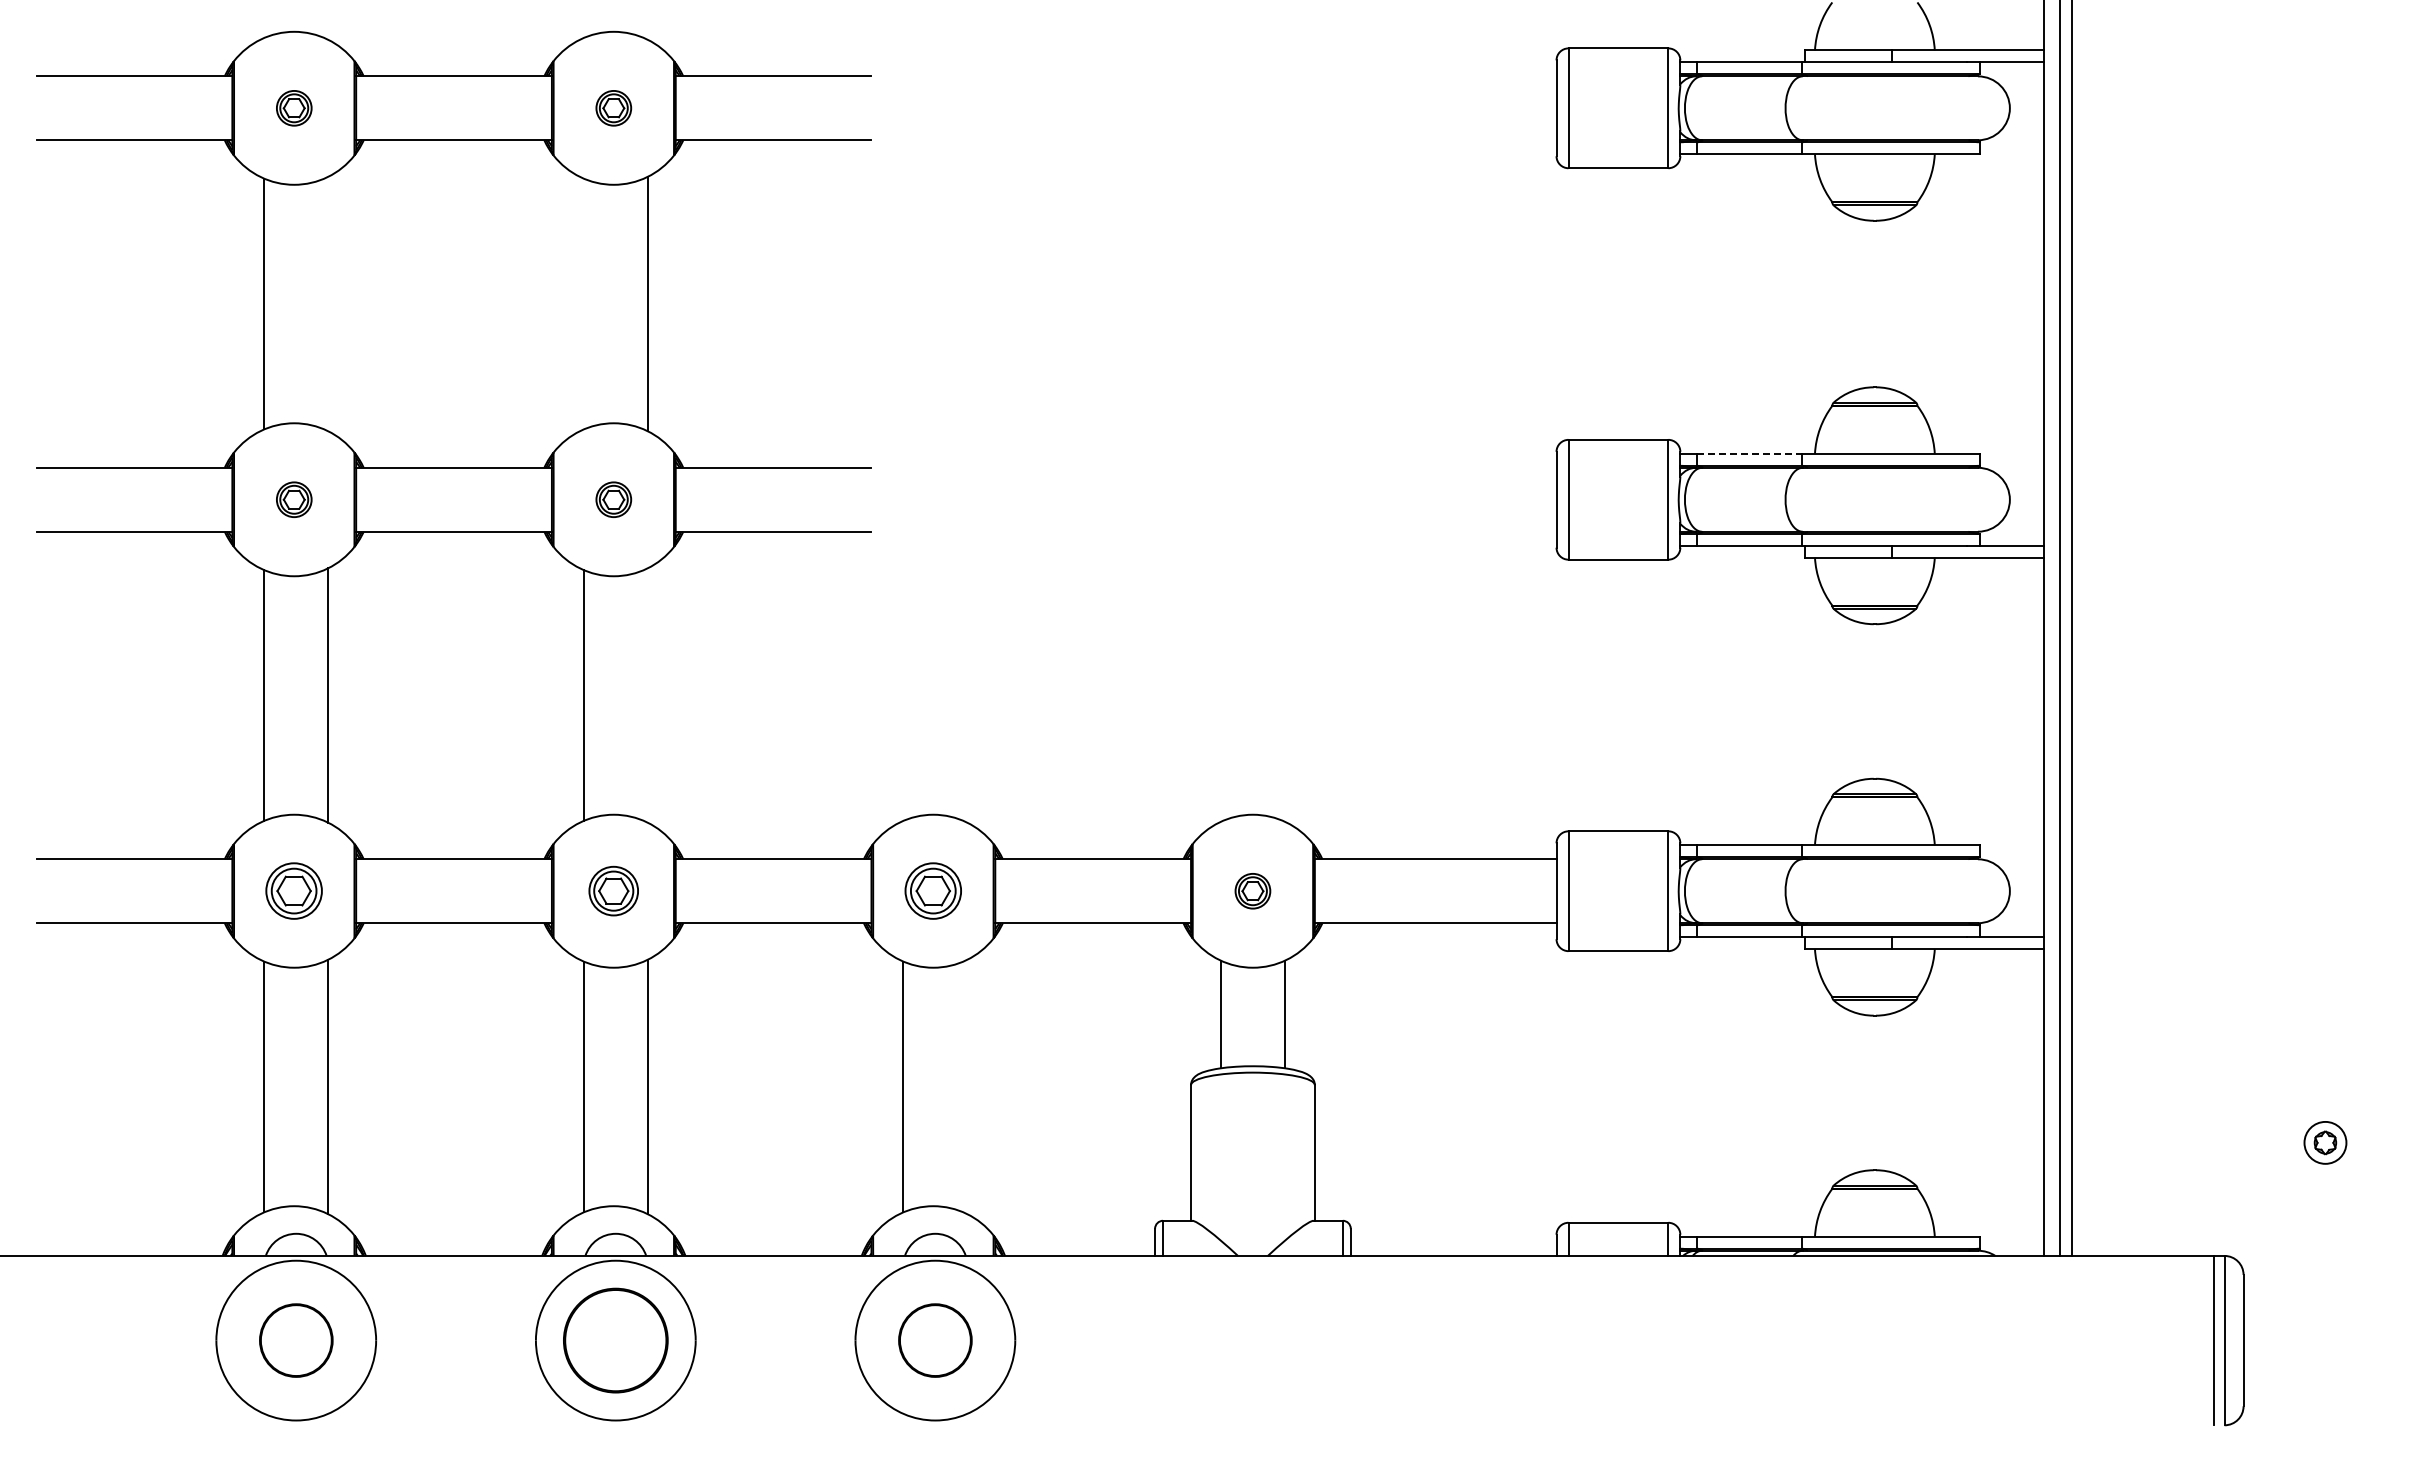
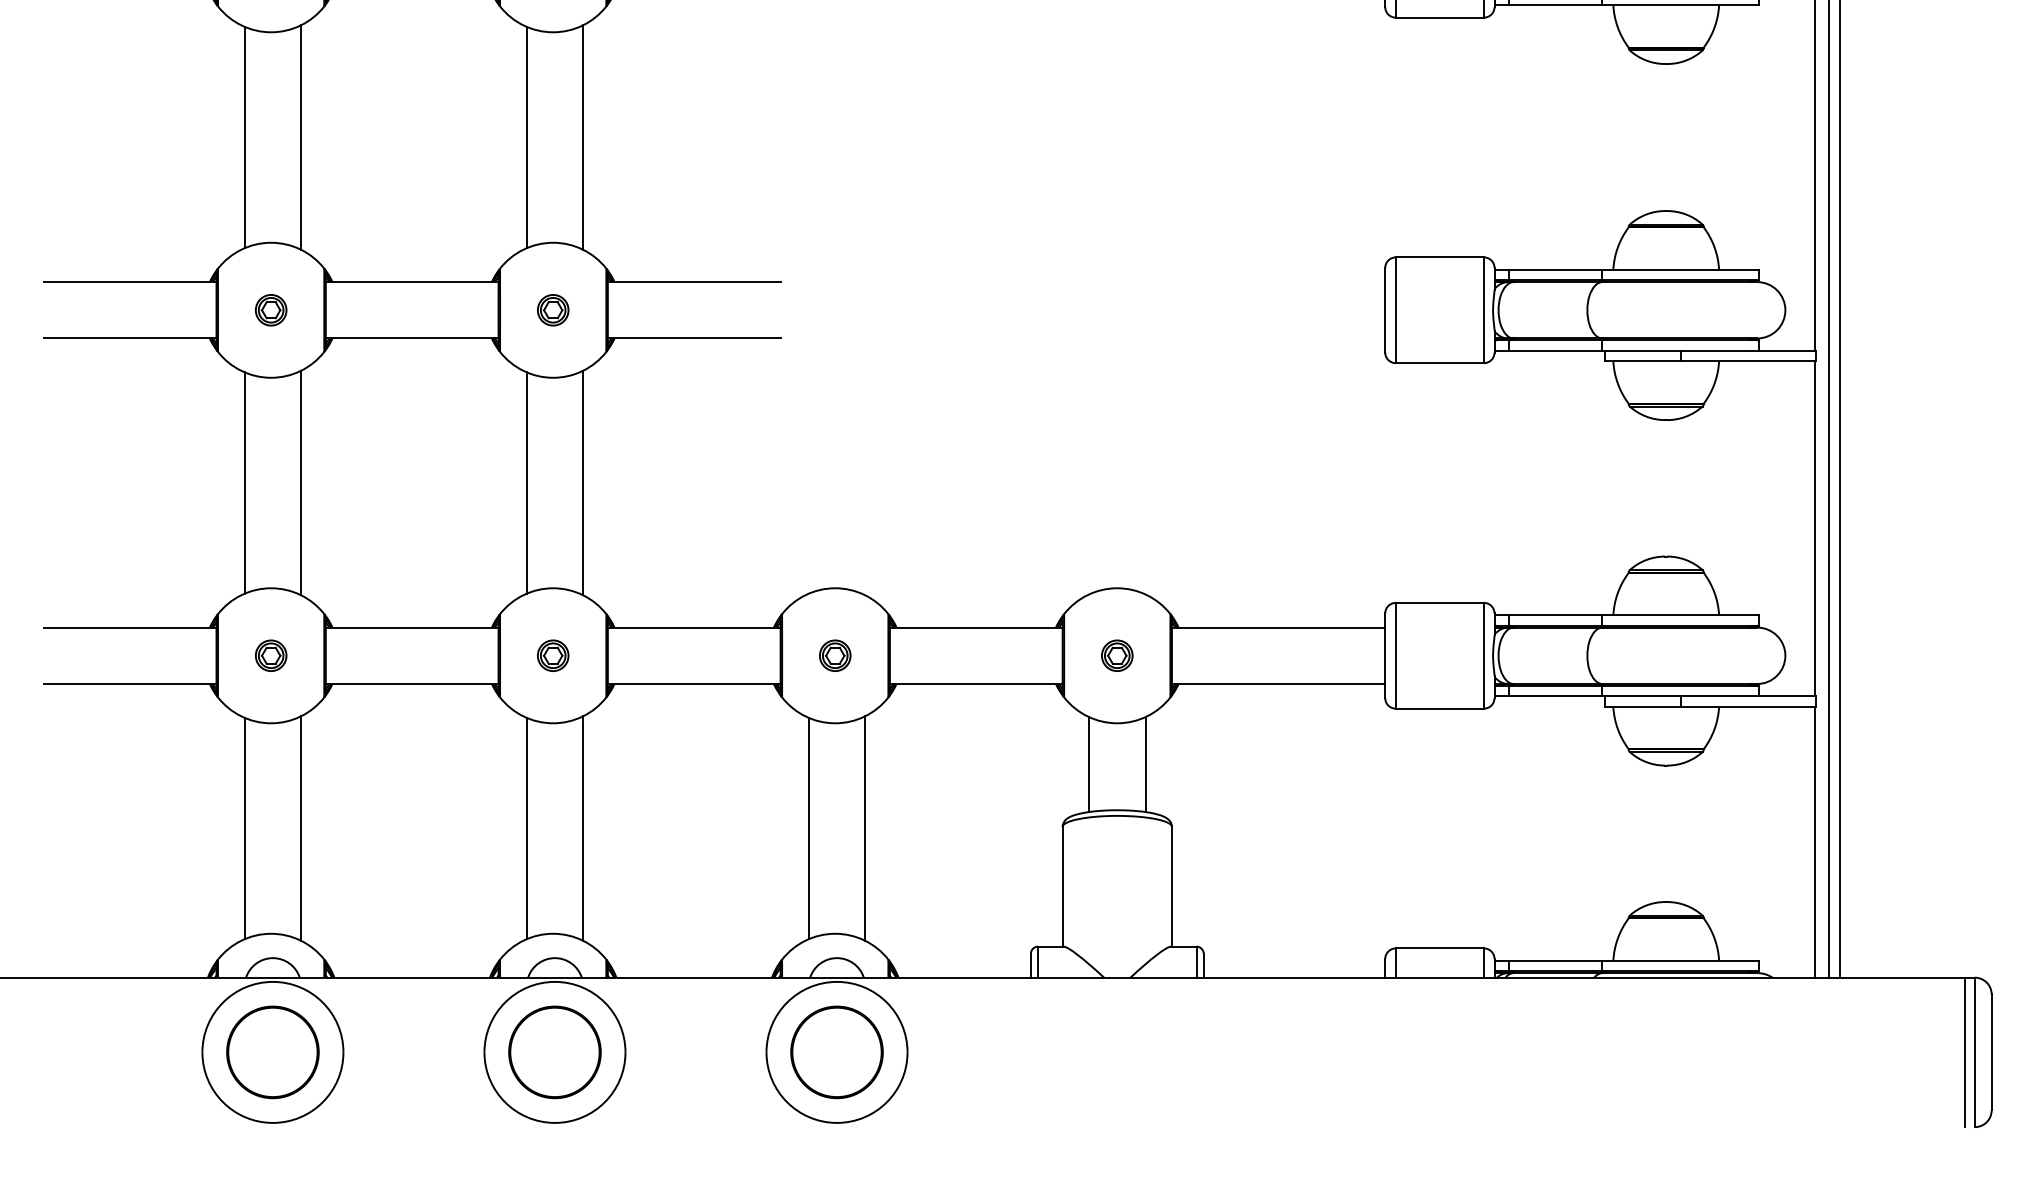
line: (328, 303) -> (301, 137), added
line: (583, 303) -> (526, 137), added
line: (1749, 453) -> (1555, 269), dashed -> solid
line: (647, 695) -> (582, 483), added
part: (294, 891) -> (271, 656), size x0.62
part: (613, 891) -> (552, 656), size x0.71
part: (933, 891) -> (835, 656), size x0.62
line: (967, 1086) -> (865, 828), added
part: (296, 1340) -> (273, 1052), size x1.43
part: (935, 1340) -> (837, 1052), size x1.43

